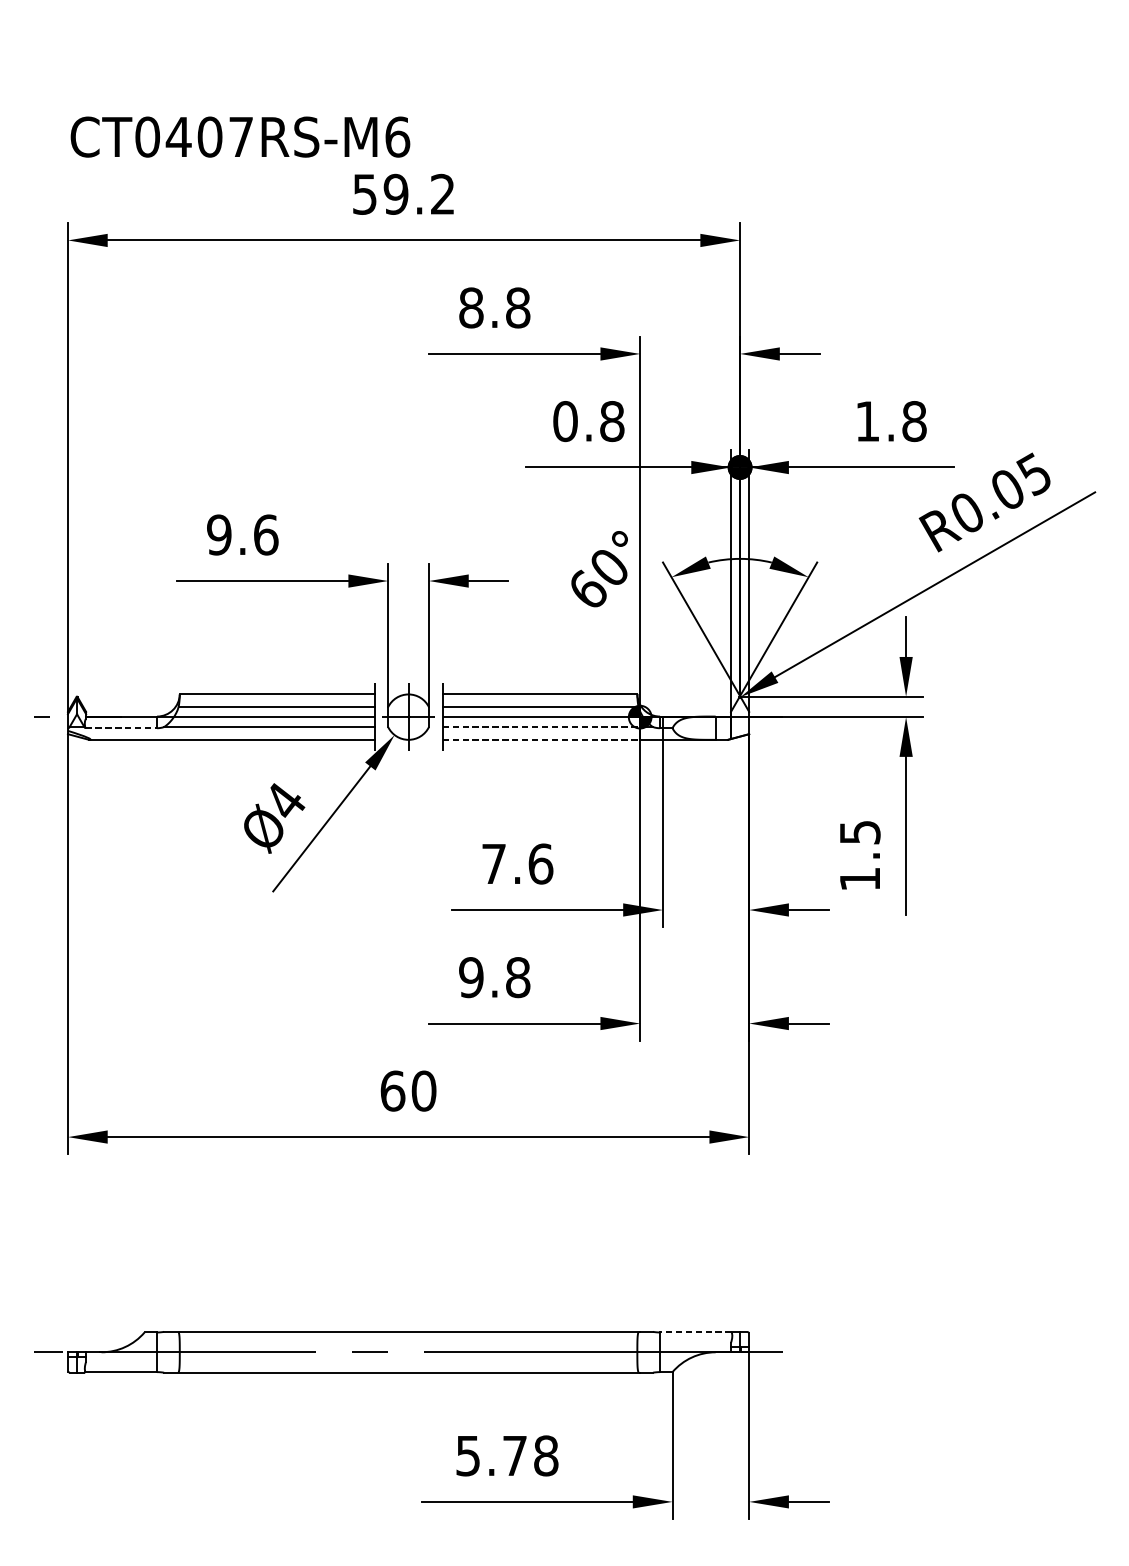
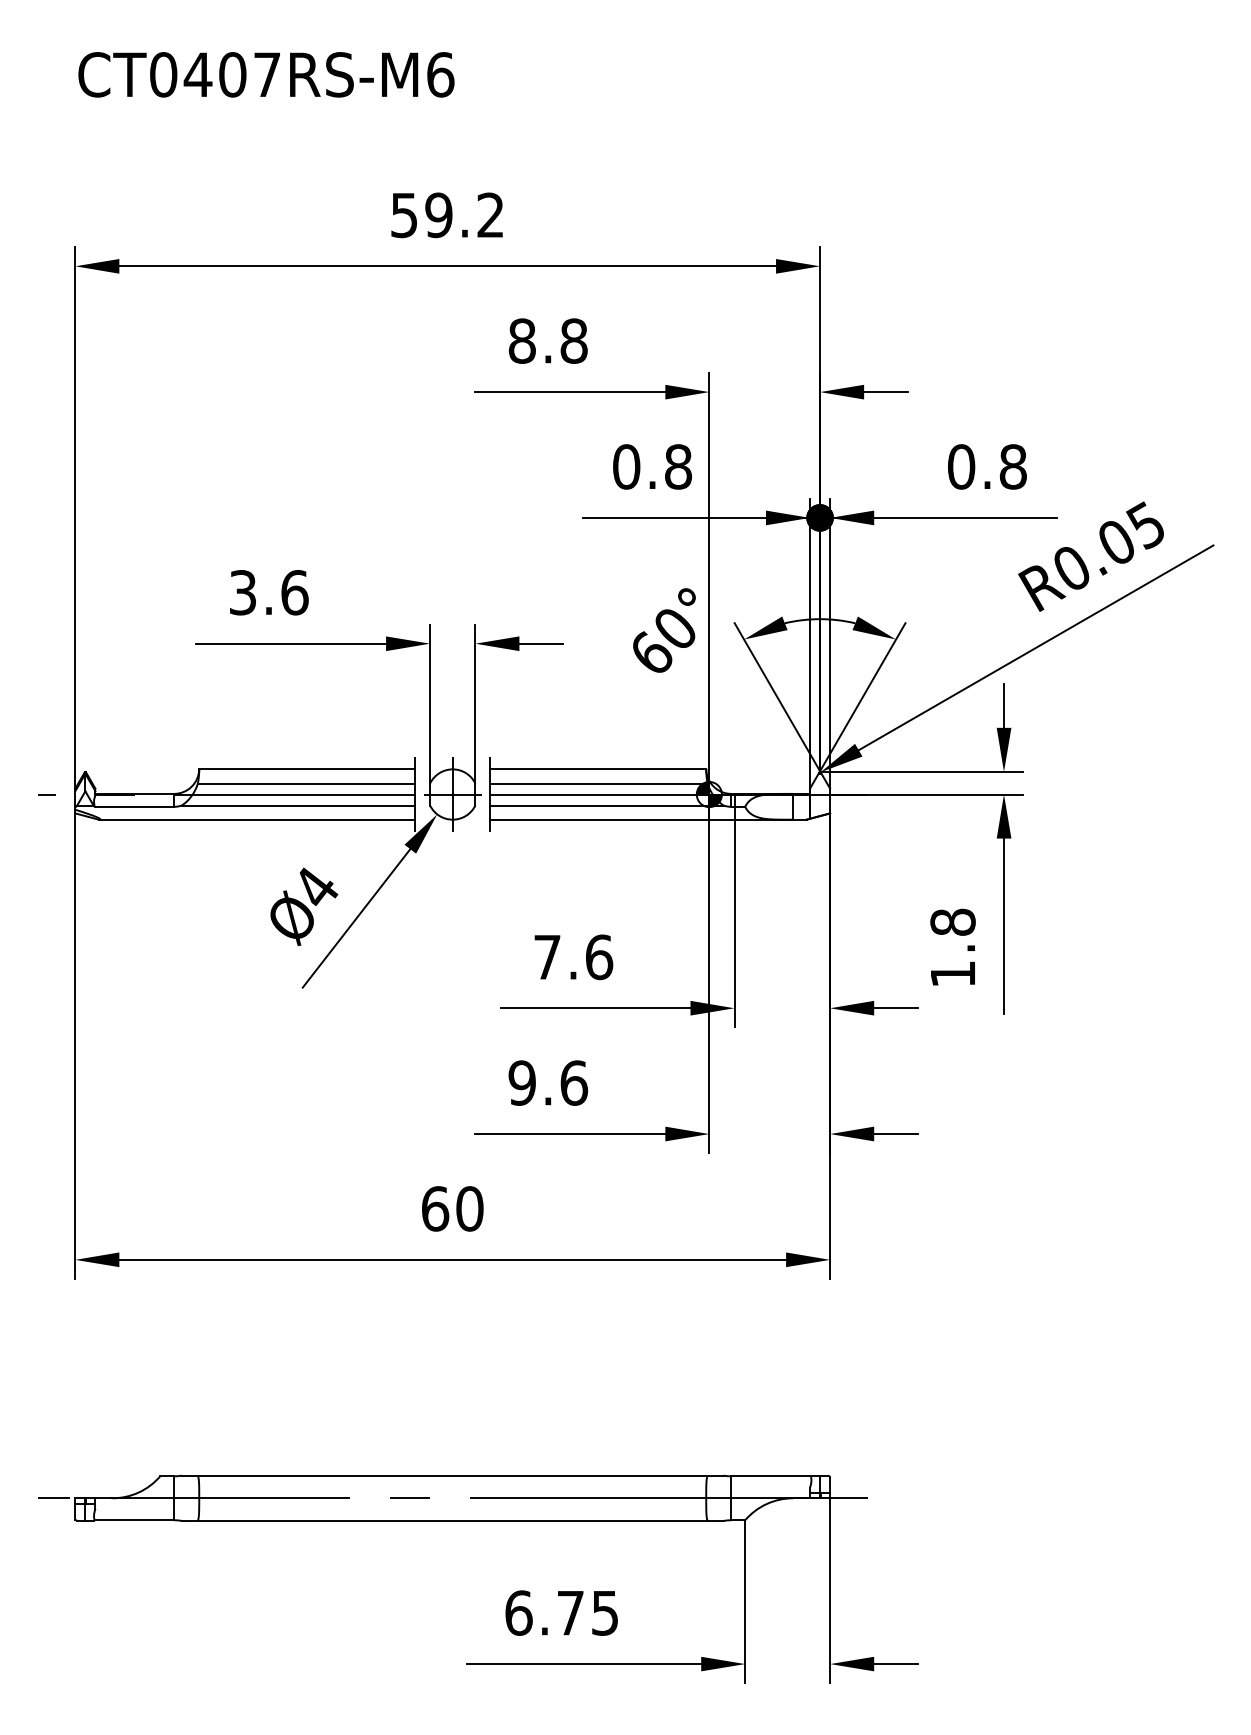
text: (240, 136) -> (266, 74), moved
text: (867, 421) -> (961, 466), 1.8 -> 0.8
text: (218, 534) -> (242, 592), 9.6 -> 3.6
line: (121, 727) -> (134, 806), dashed -> solid
line: (541, 727) -> (600, 805), dashed -> solid
line: (541, 739) -> (600, 819), dashed -> solid
text: (859, 831) -> (952, 921), 1.5 -> 1.8
text: (518, 977) -> (574, 1082), 9.8 -> 9.6
line: (696, 1332) -> (771, 1476), dashed -> solid
text: (506, 1455) -> (561, 1612), 5.78 -> 6.75

